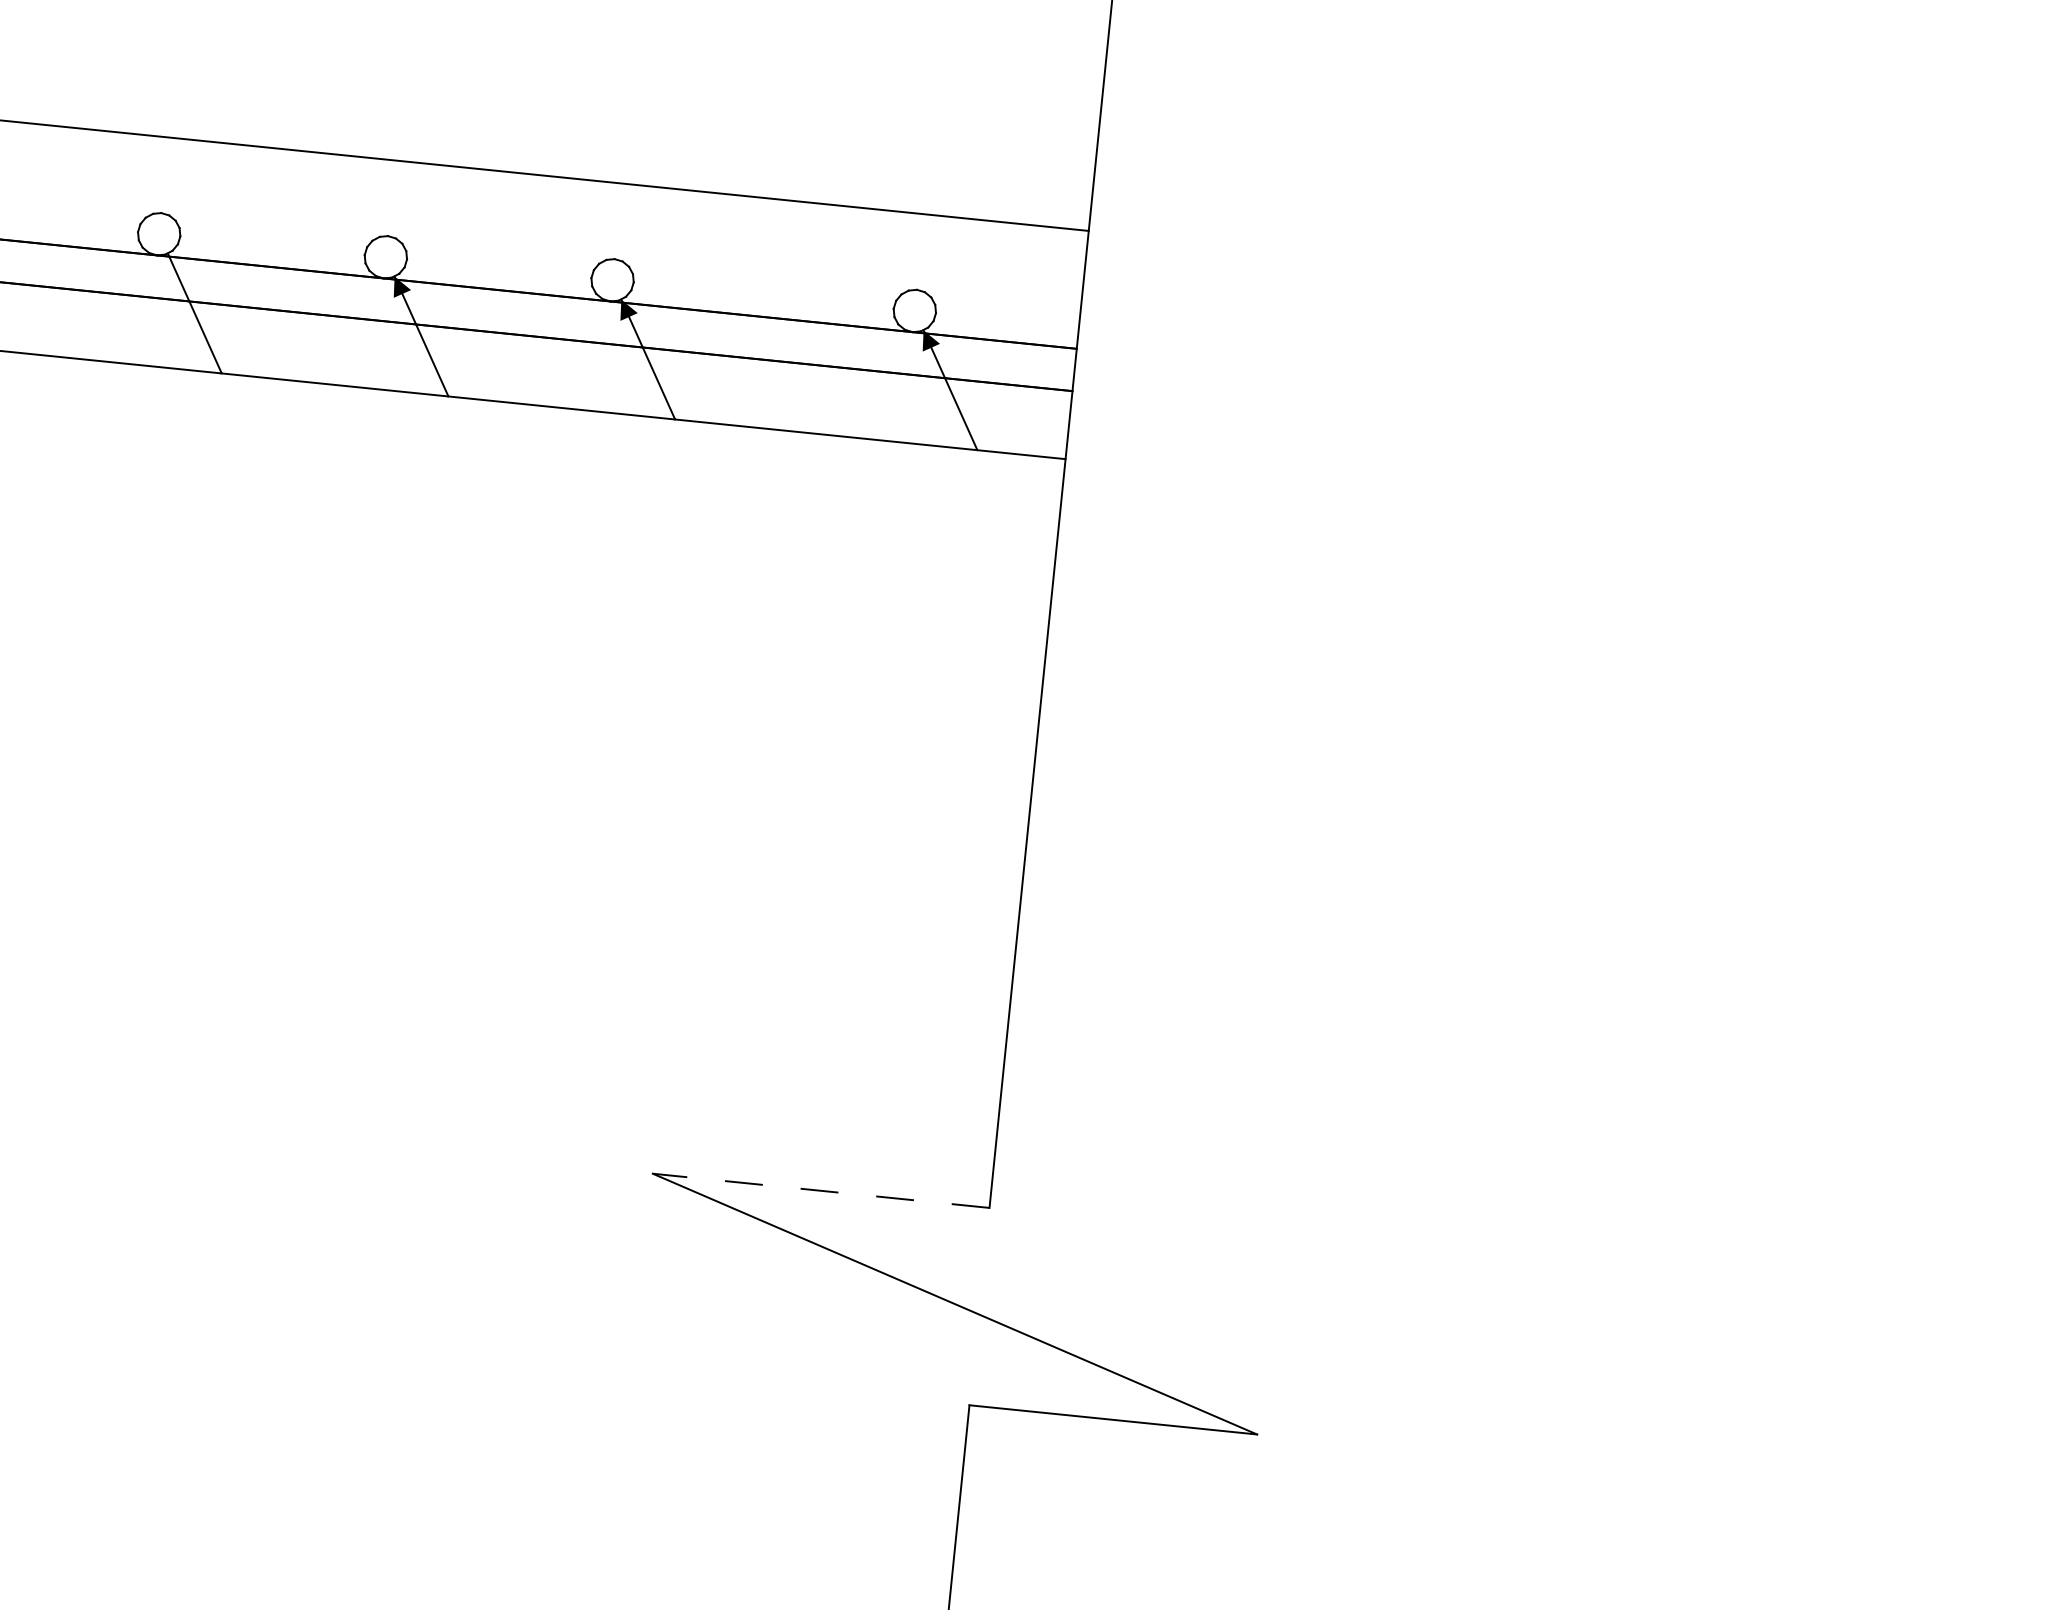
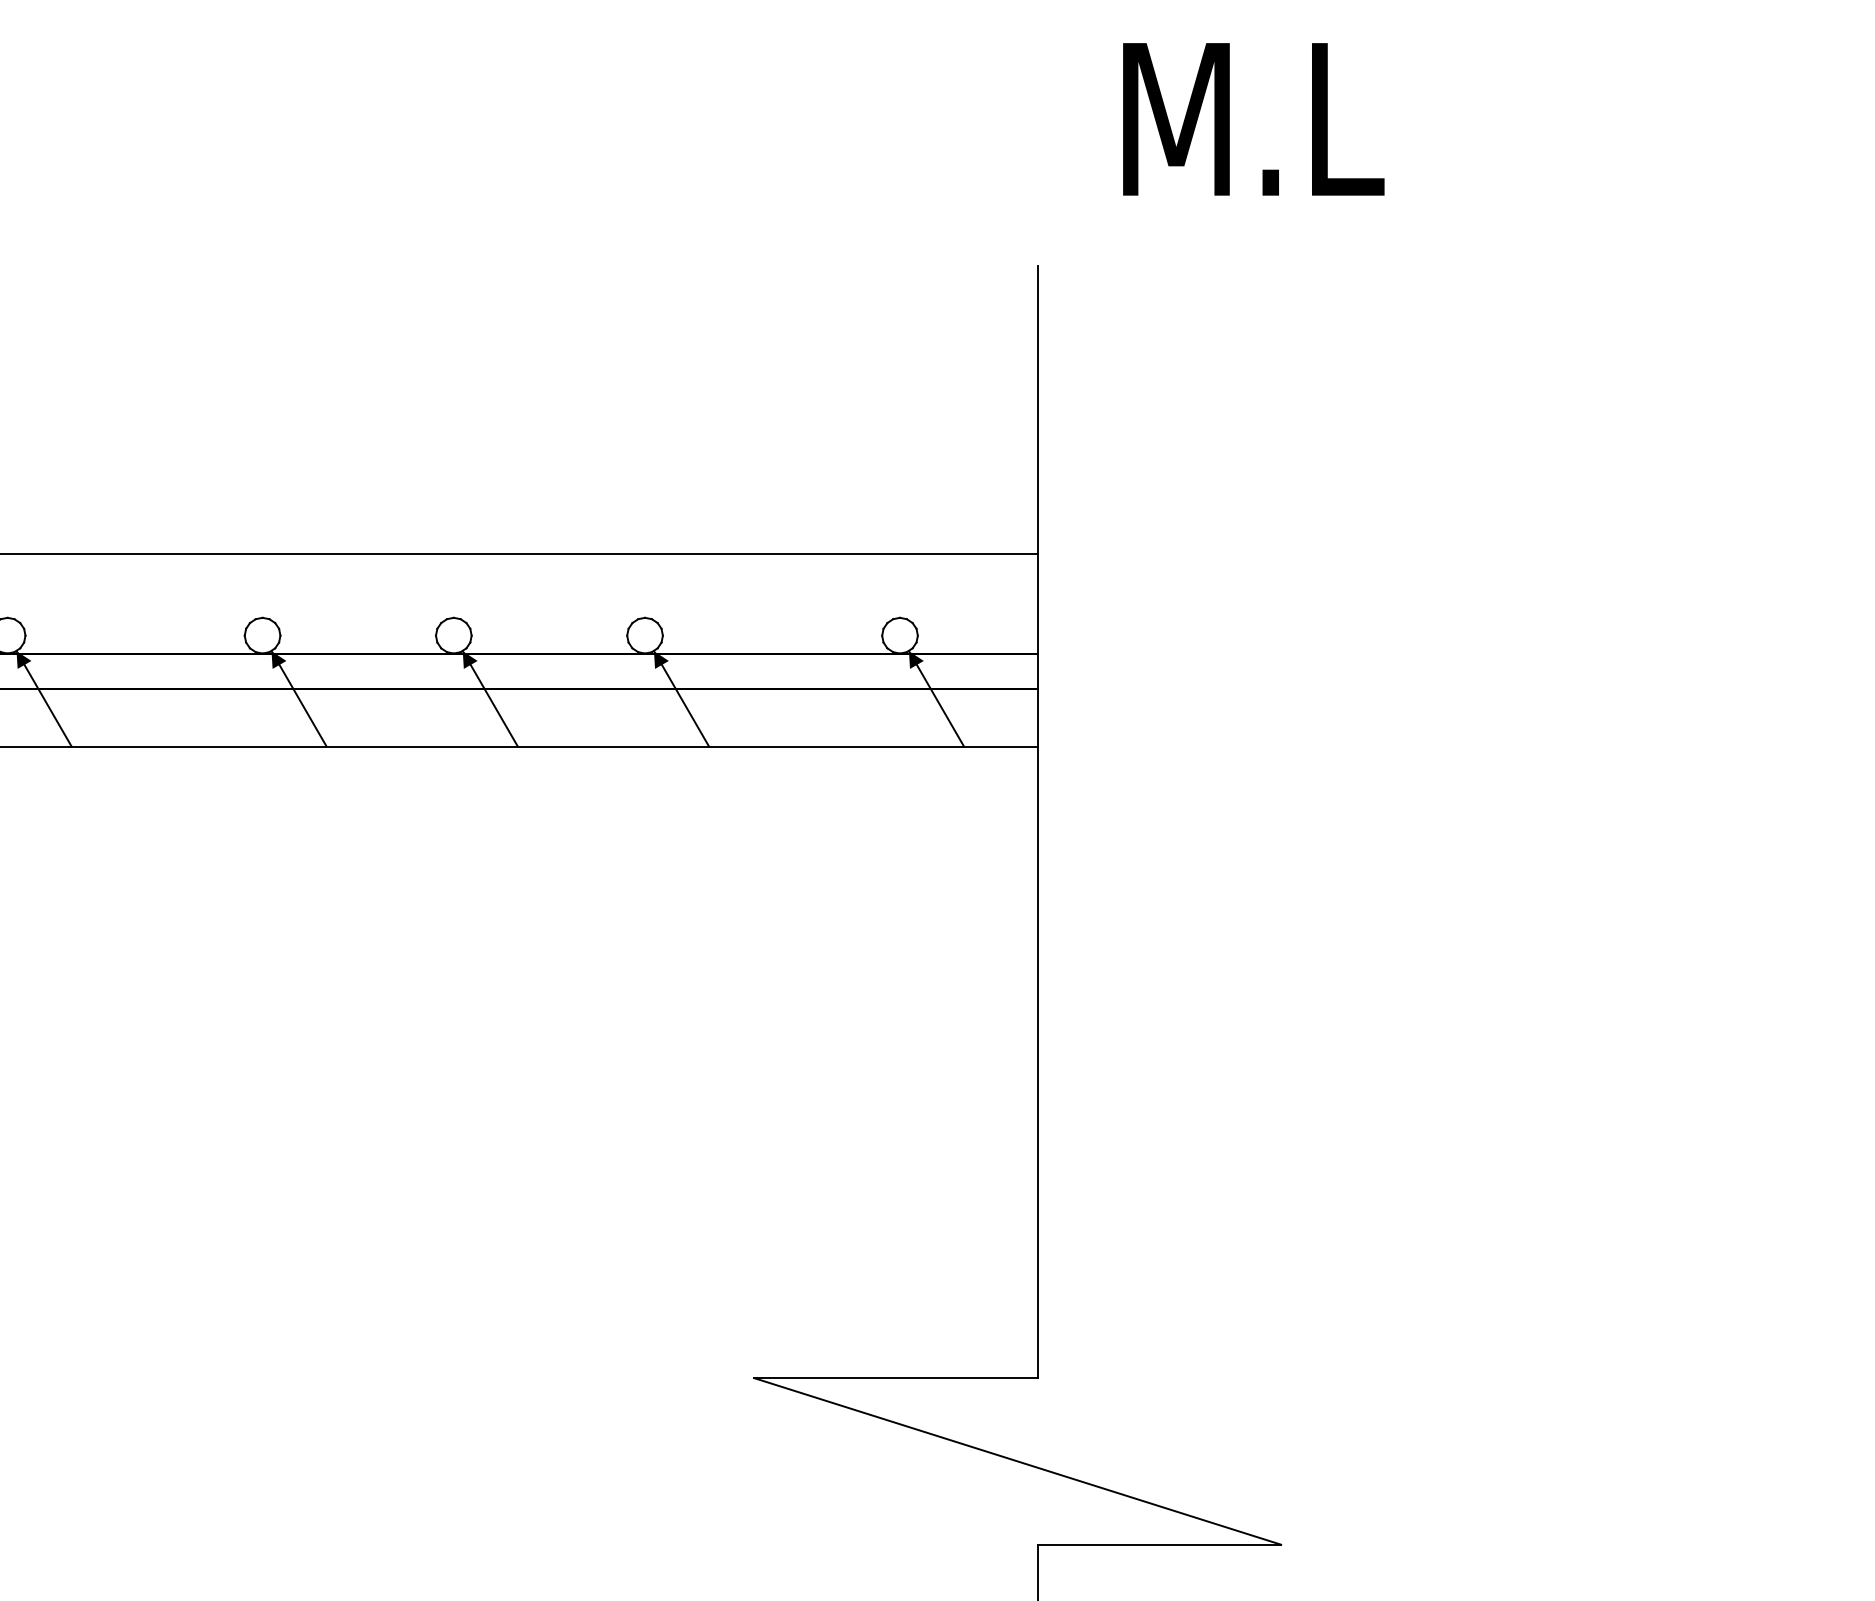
fill: (175, 264) -> (278, 659), added
line: (821, 1191) -> (896, 1378), dashed -> solid

